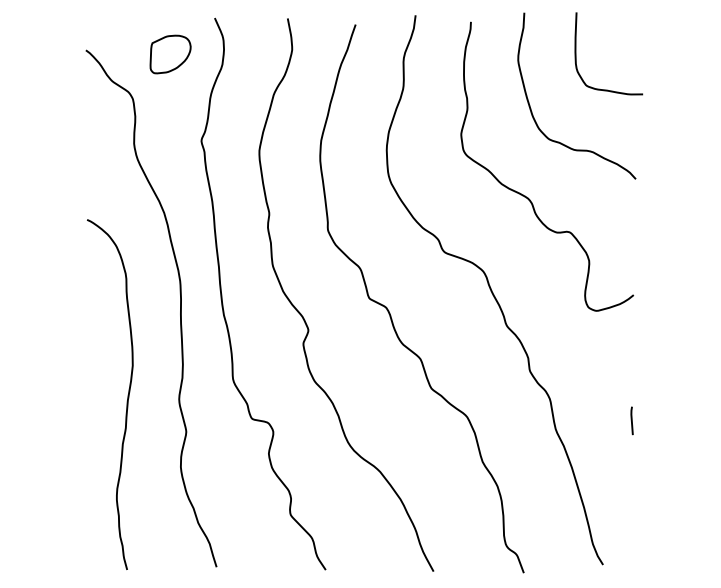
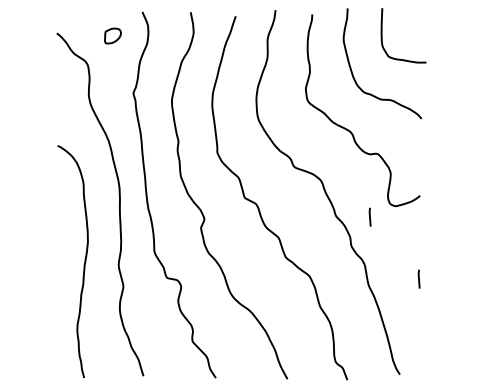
part: (169, 53) -> (112, 35), size x0.6
line: (557, 326) -> (369, 216), added

